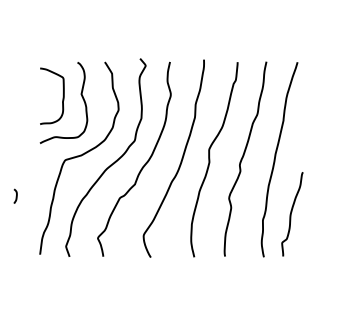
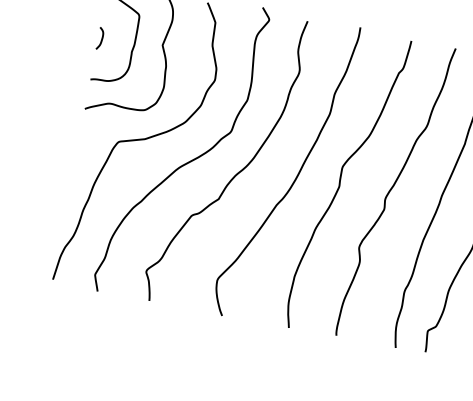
curve: (16, 195) -> (102, 37), moved

